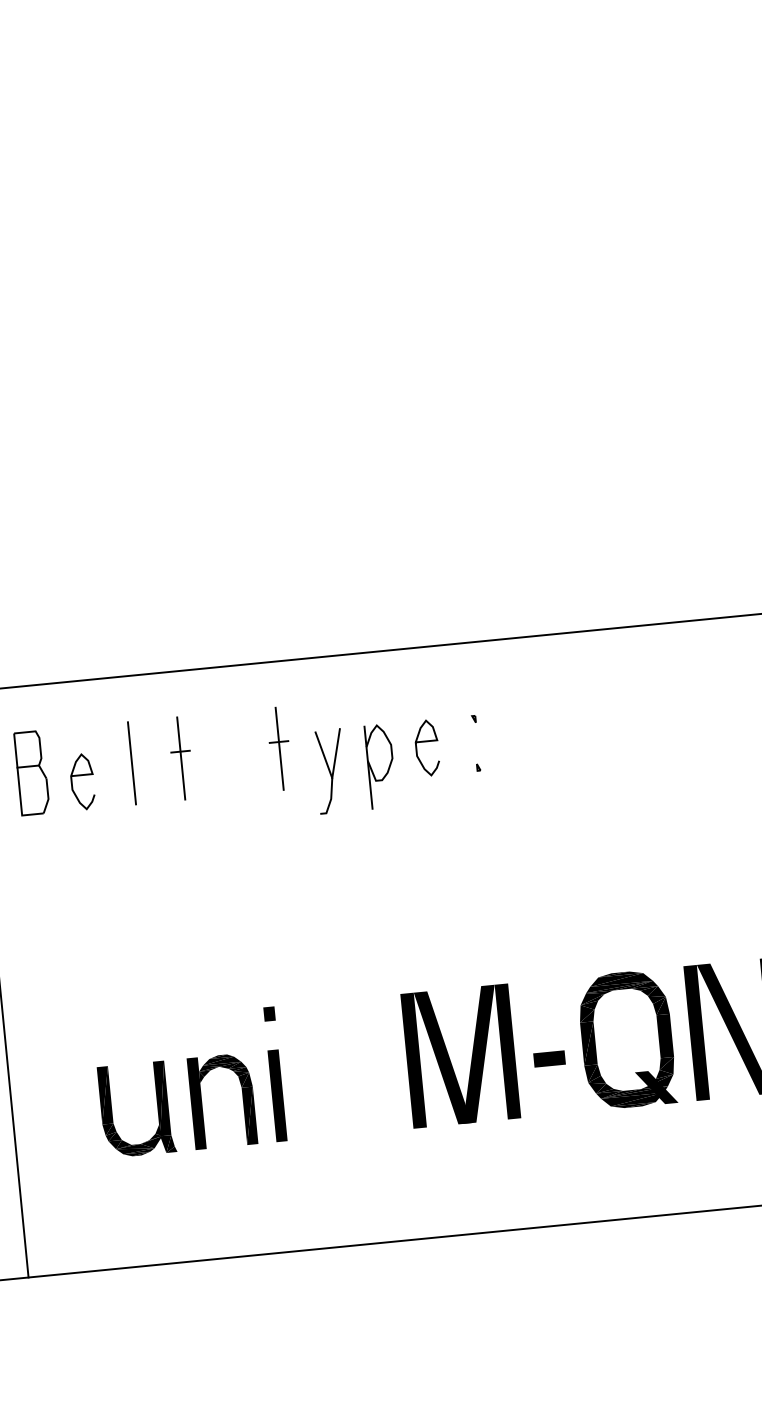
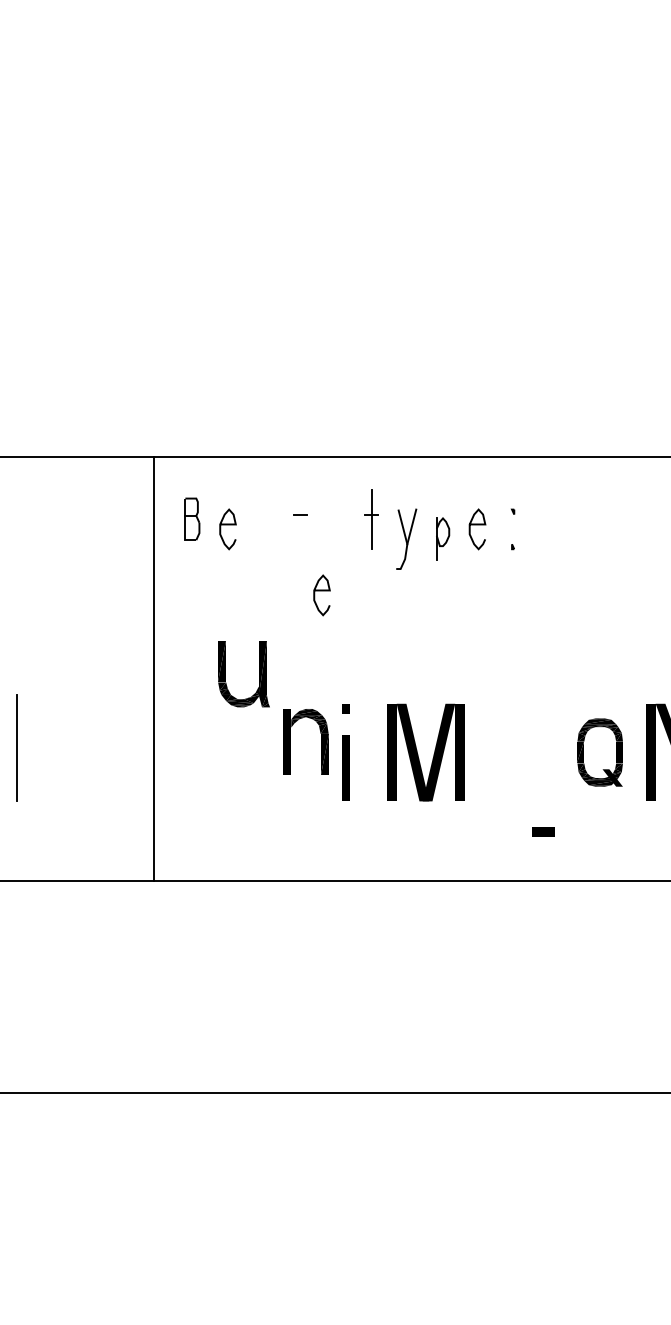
line: (181, 758) -> (300, 519), removed
line: (131, 763) -> (264, 519), removed
part: (380, 765) -> (442, 538), size x0.7
part: (32, 771) -> (192, 518), size x0.7
curve: (220, 855) -> (321, 591), added
part: (625, 1039) -> (599, 752), size x0.7
part: (549, 1058) -> (543, 831), moved
part: (450, 1059) -> (418, 754), moved
part: (201, 1102) -> (290, 741), moved
part: (158, 1107) -> (259, 674), moved

